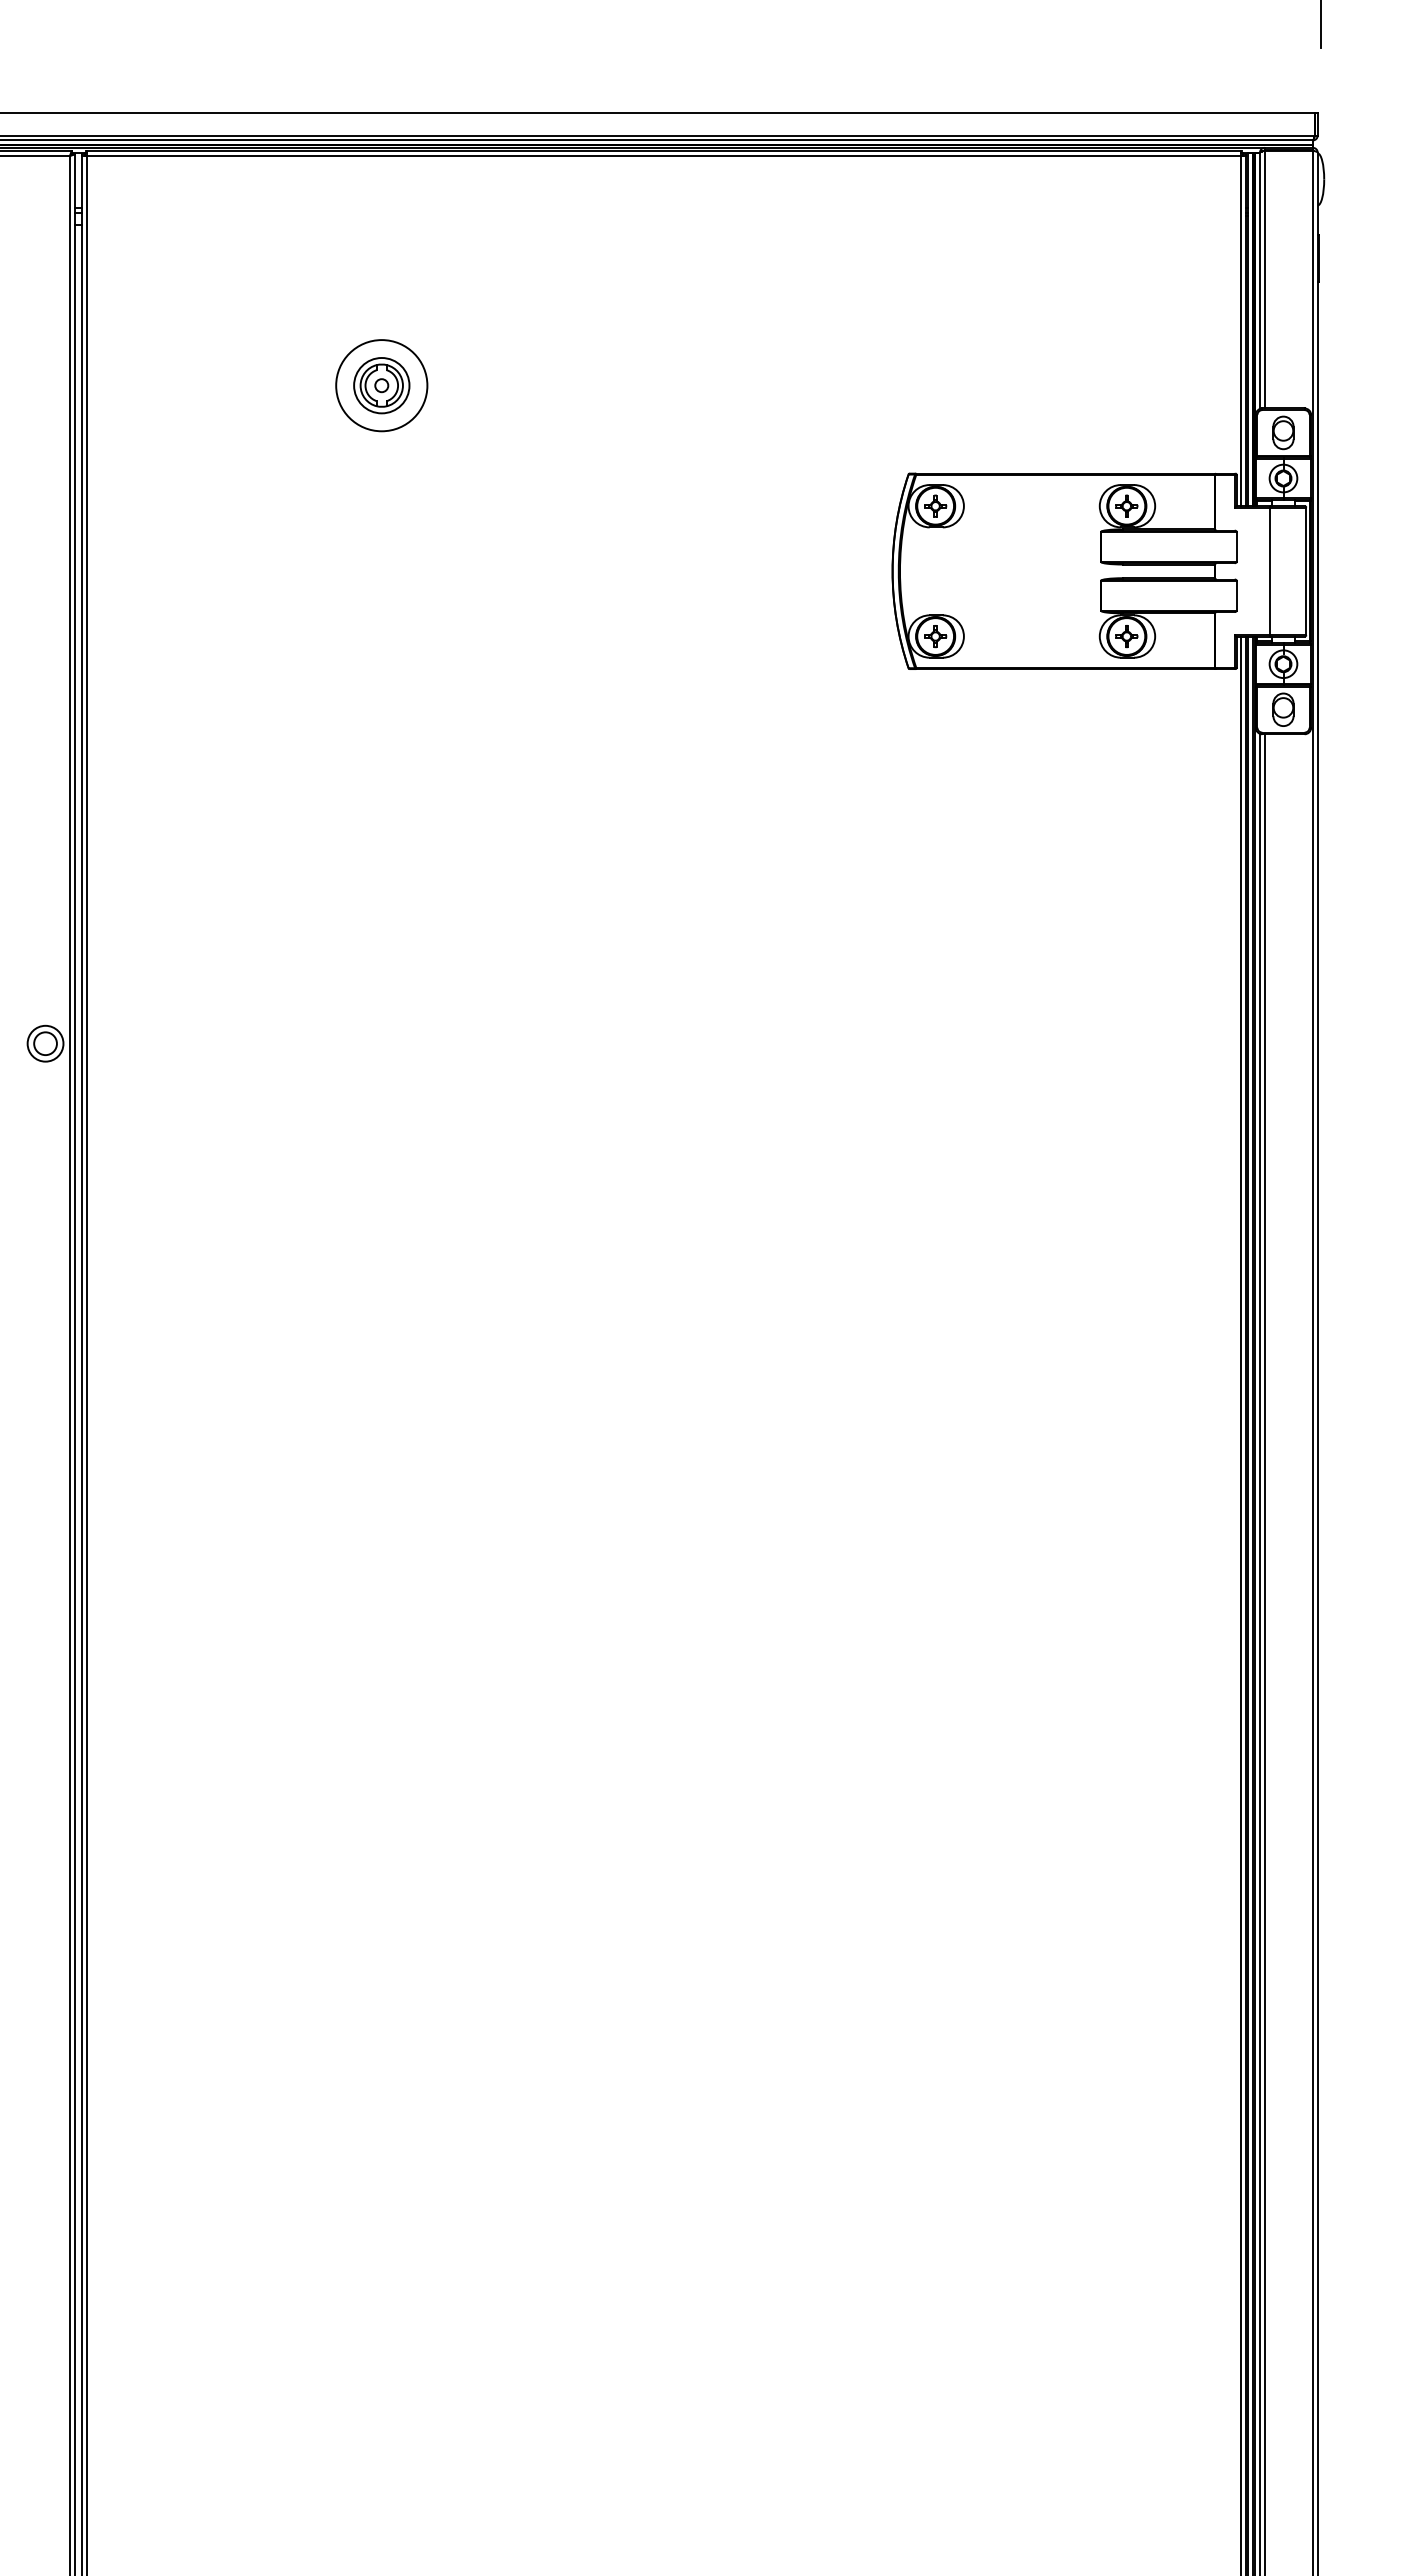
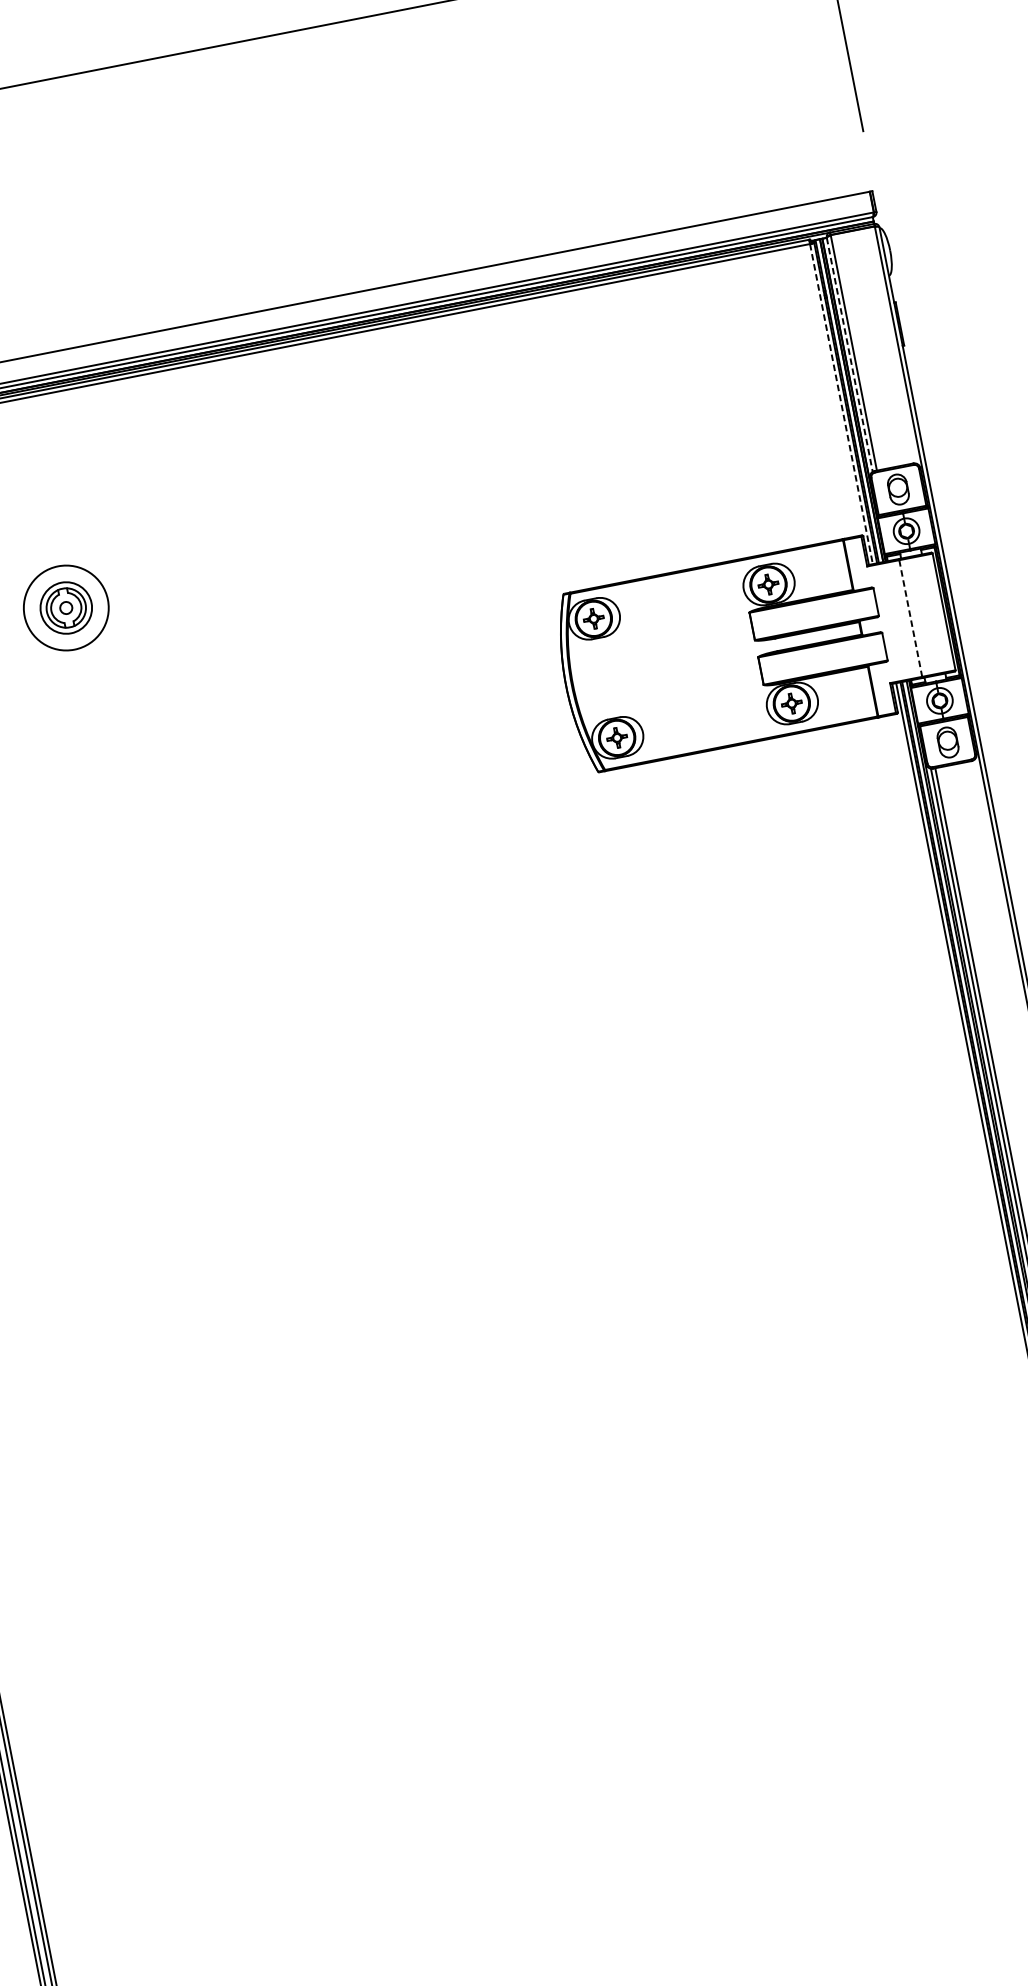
line: (1260, 281) -> (850, 355), solid -> dashed
line: (1241, 331) -> (841, 404), solid -> dashed
line: (1269, 571) -> (910, 618), solid -> dashed

